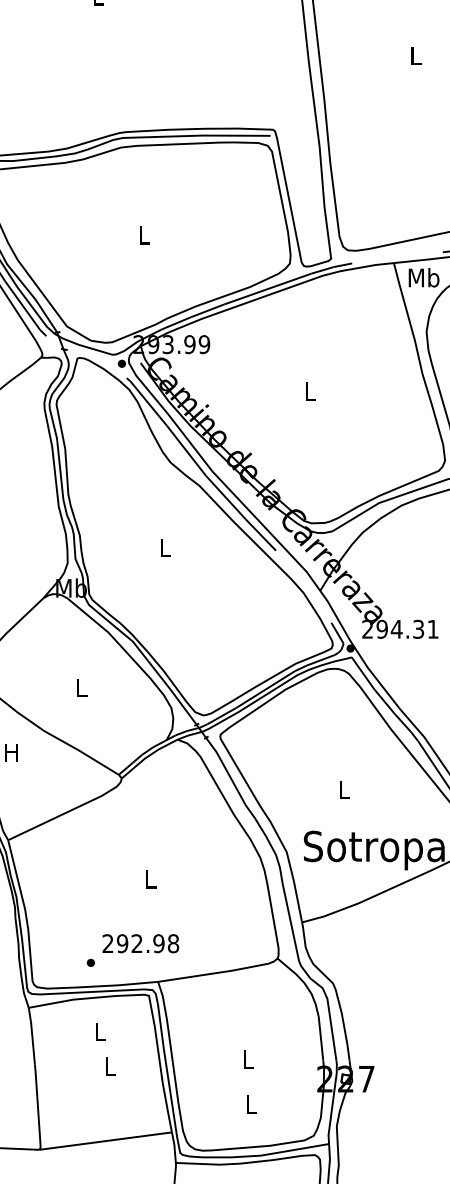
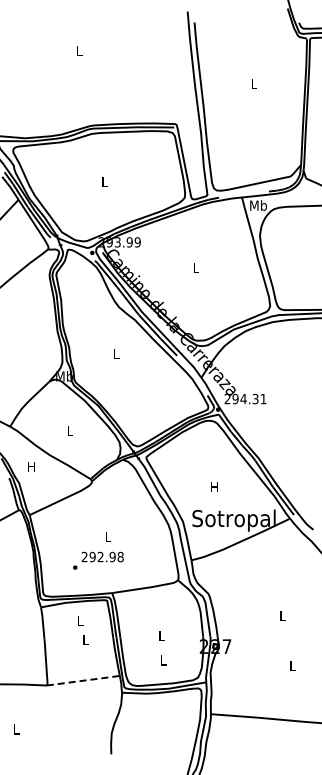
text: (343, 788) -> (214, 486), L -> H
text: (133, 949) -> (98, 560), moved
line: (105, 1140) -> (83, 680), solid -> dashed

